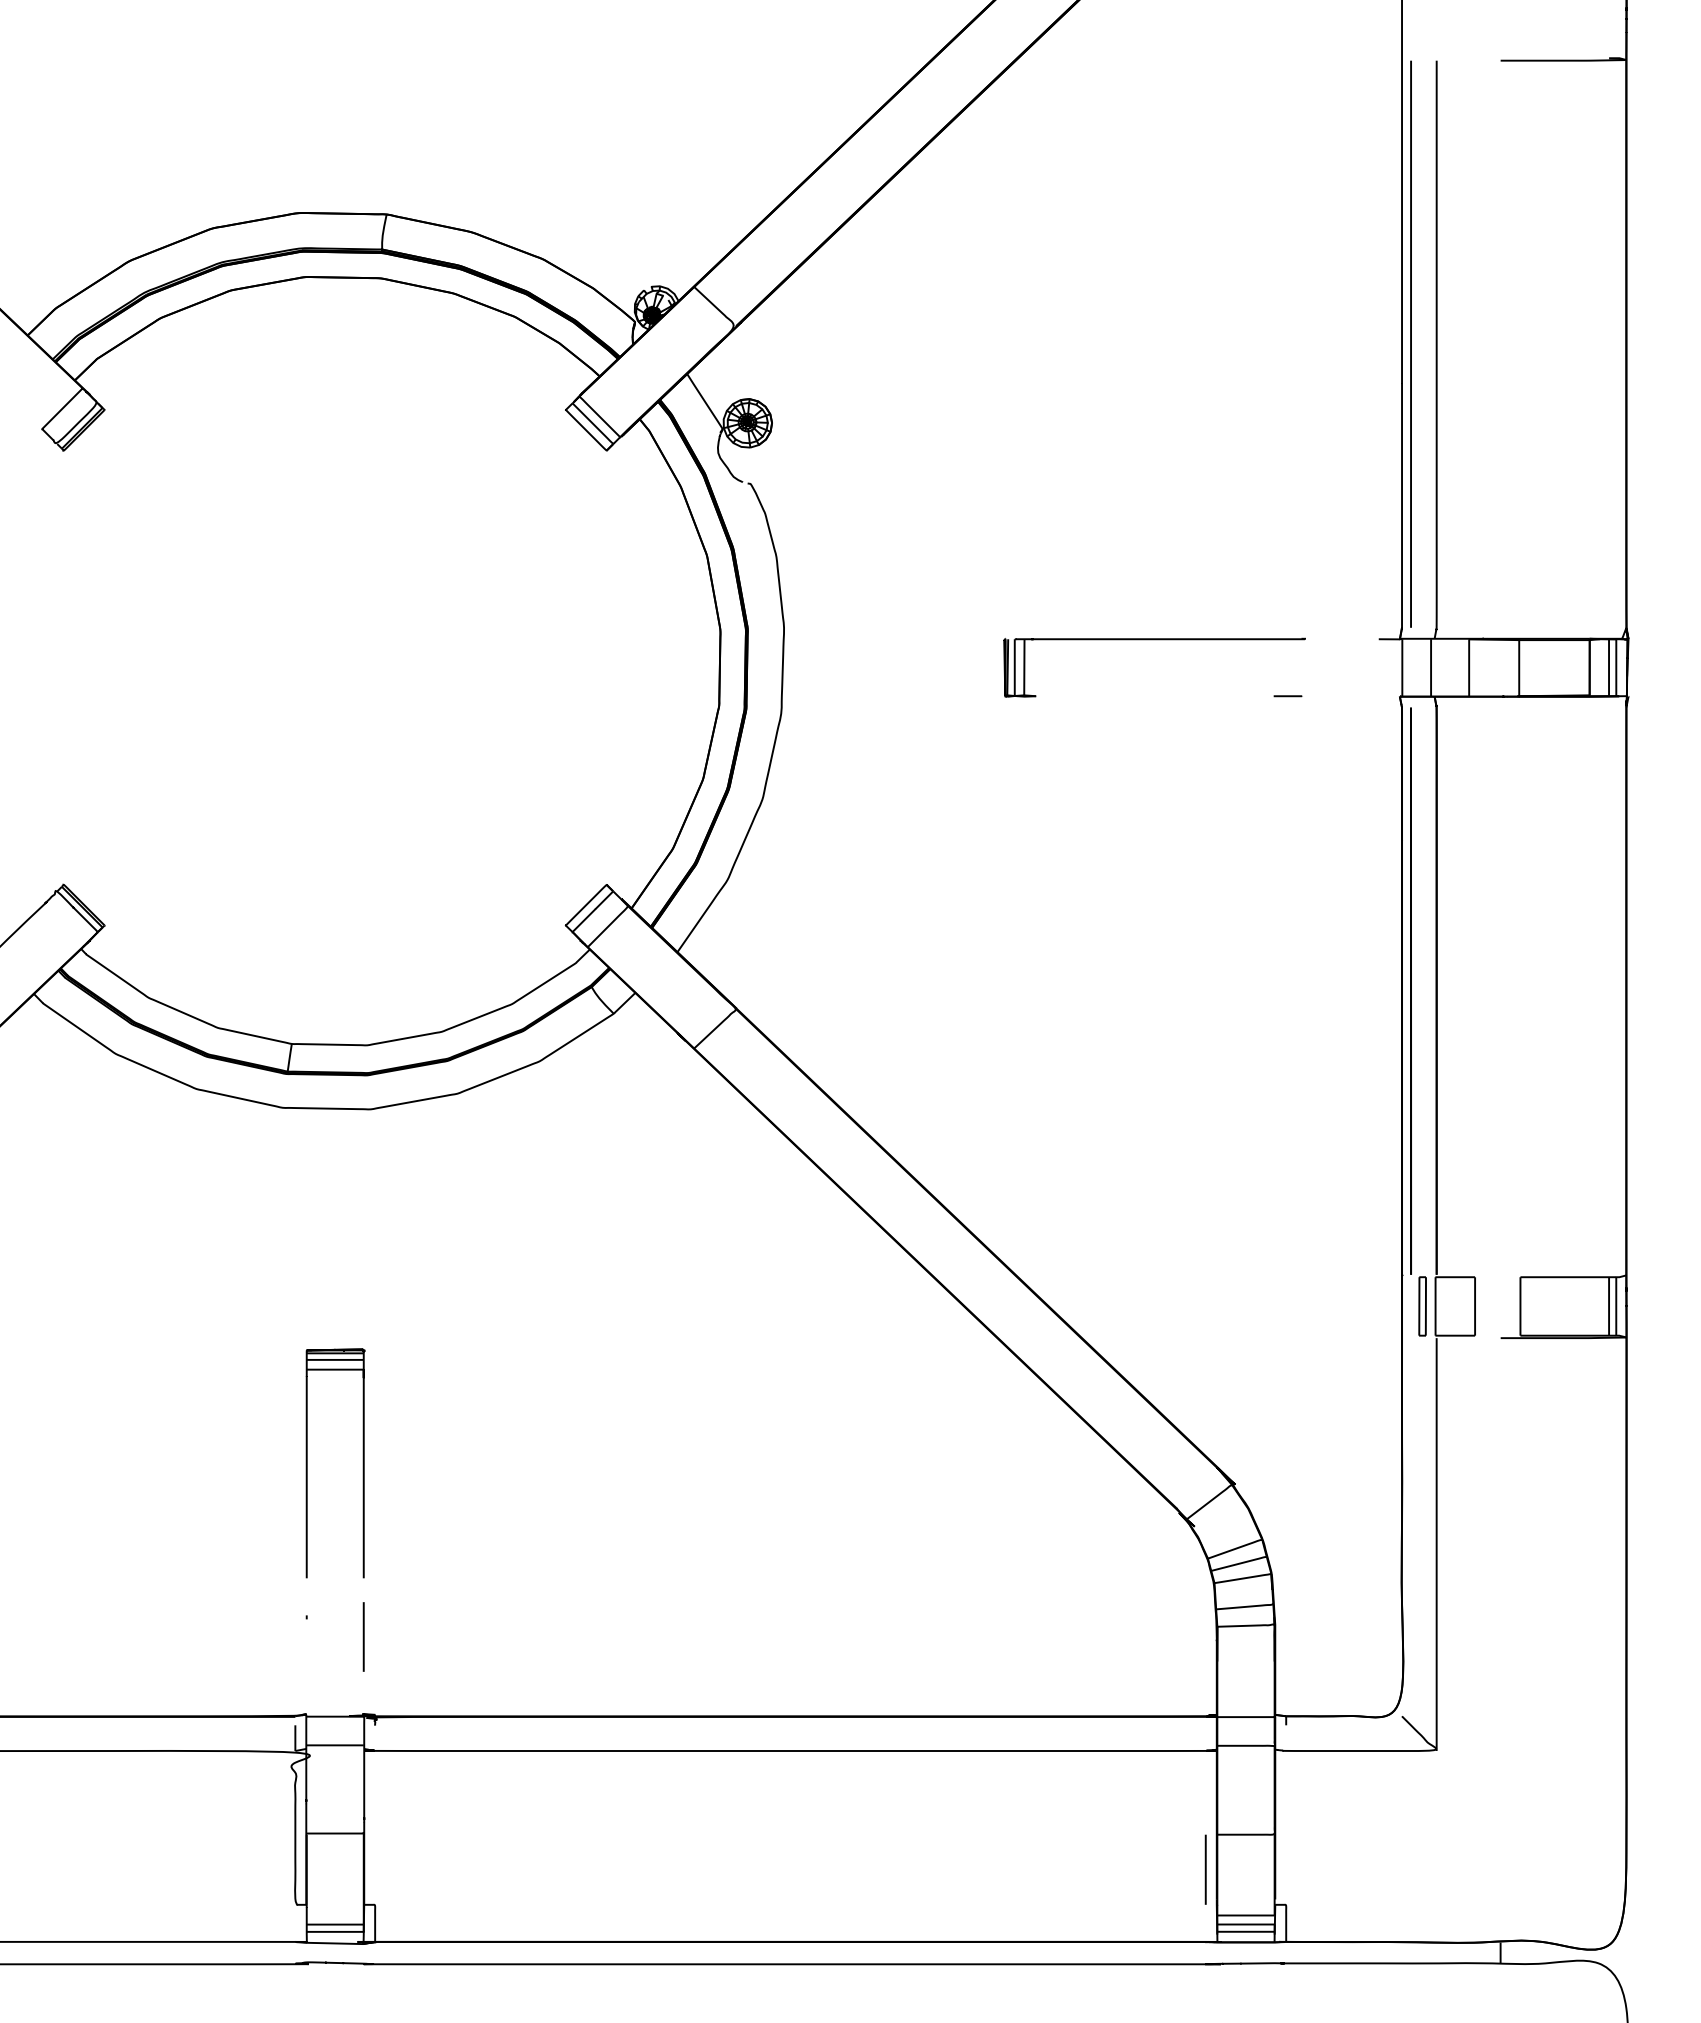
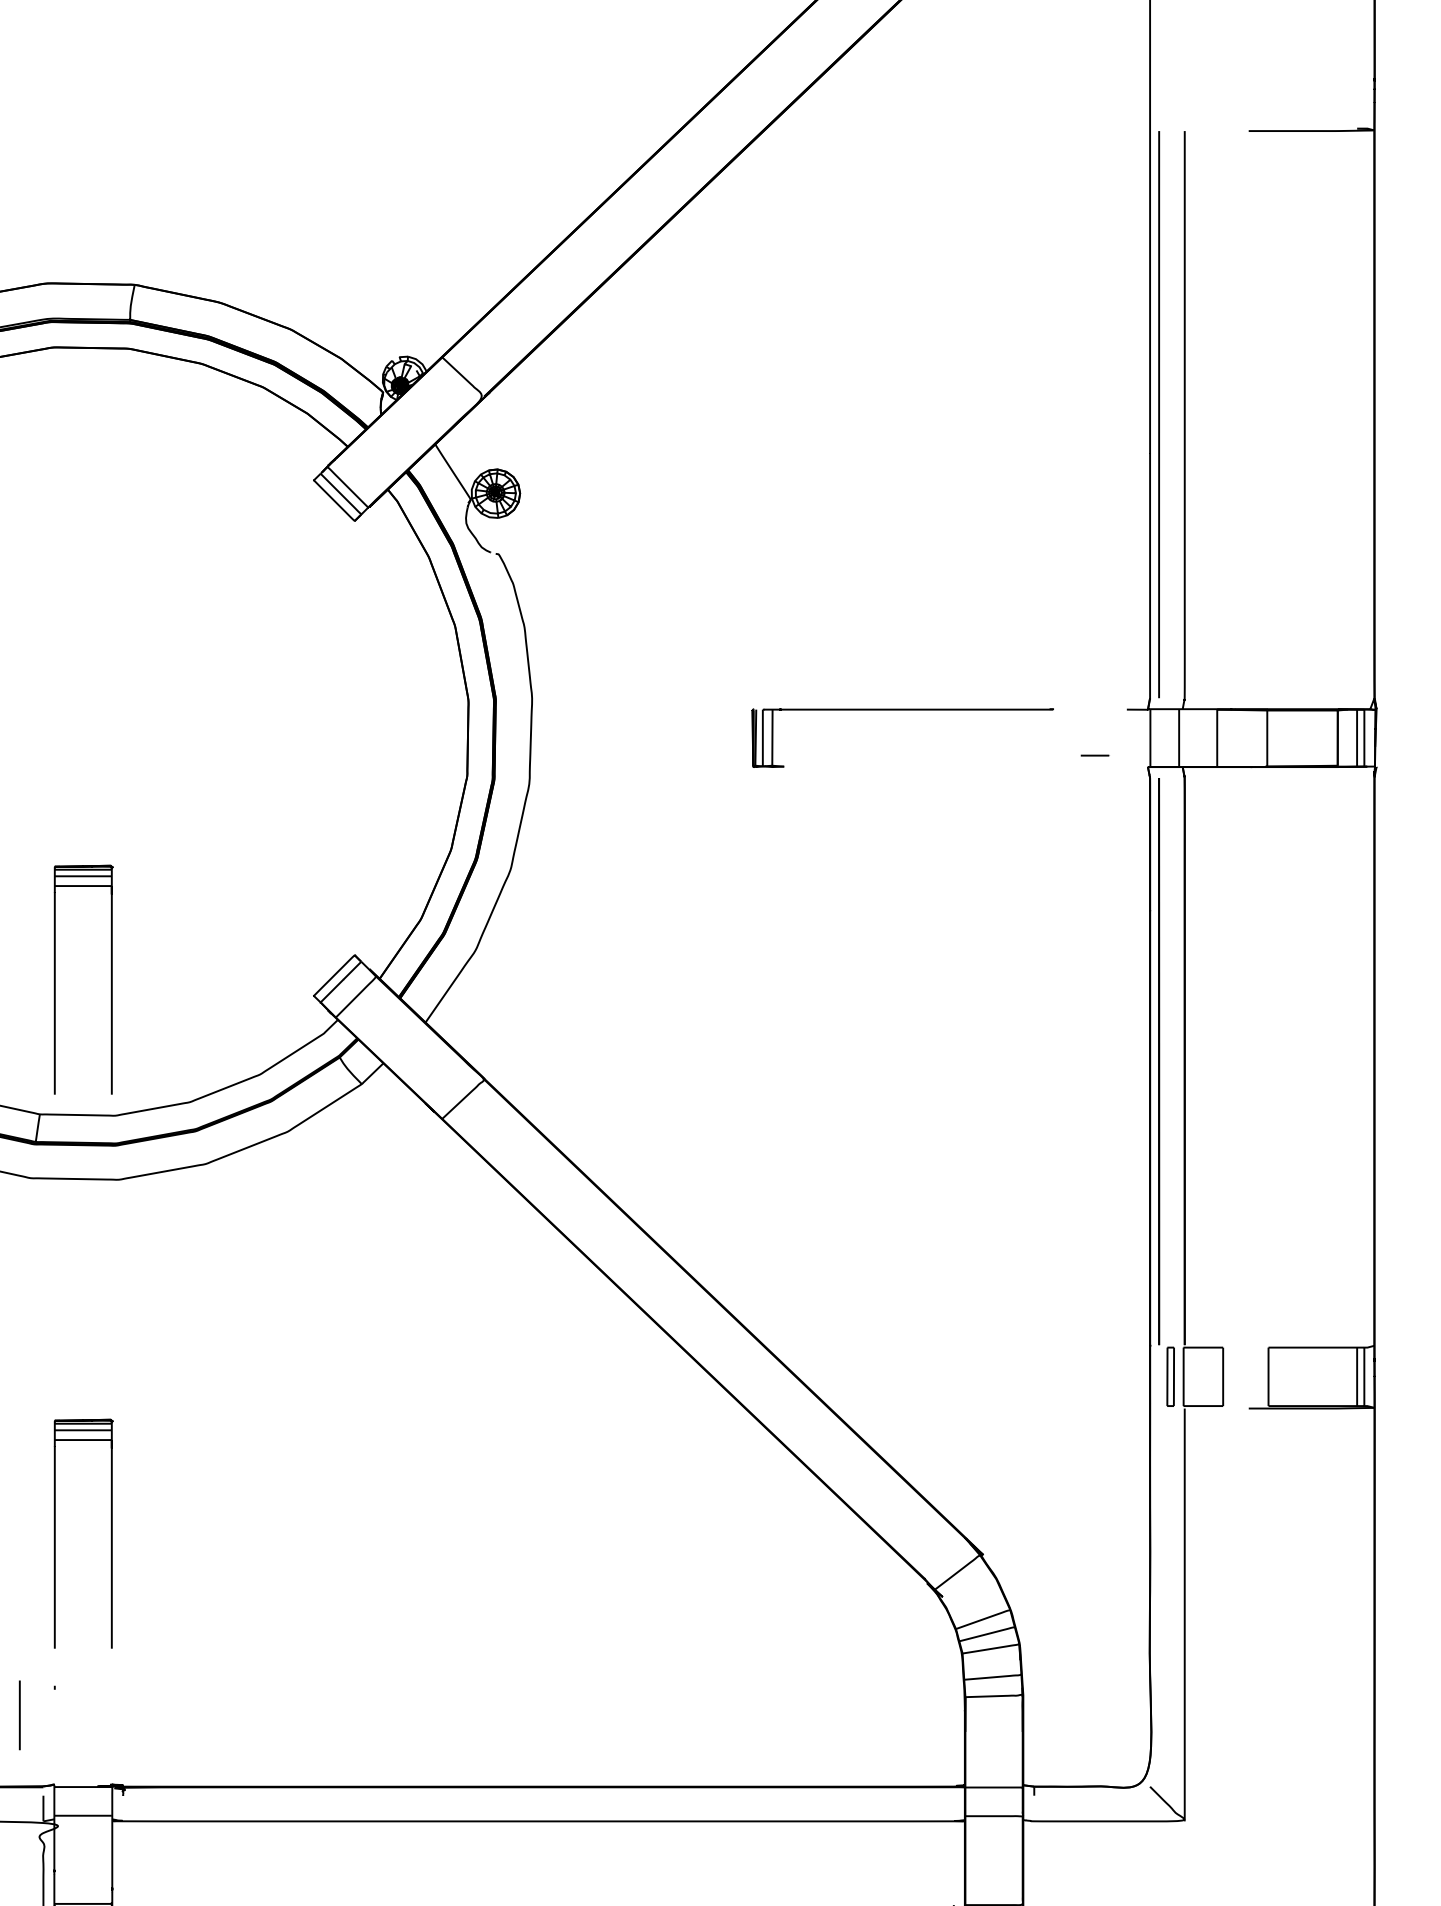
line: (1287, 696) -> (1094, 755), moved
part: (362, 909) -> (110, 979), added
line: (363, 1636) -> (19, 1714), moved

